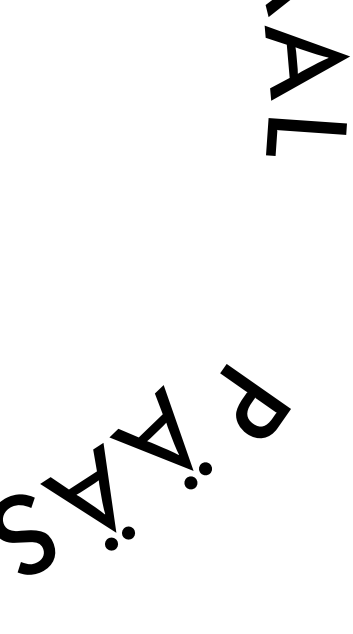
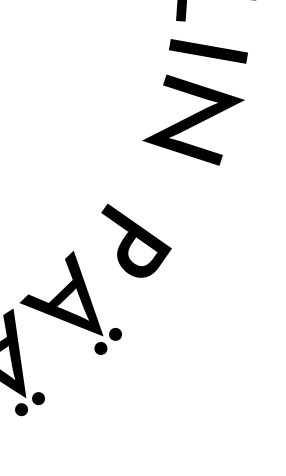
fill: (298, 185) -> (208, 51), added
fill: (283, 254) -> (193, 120), added
part: (255, 401) -> (136, 241), moved

